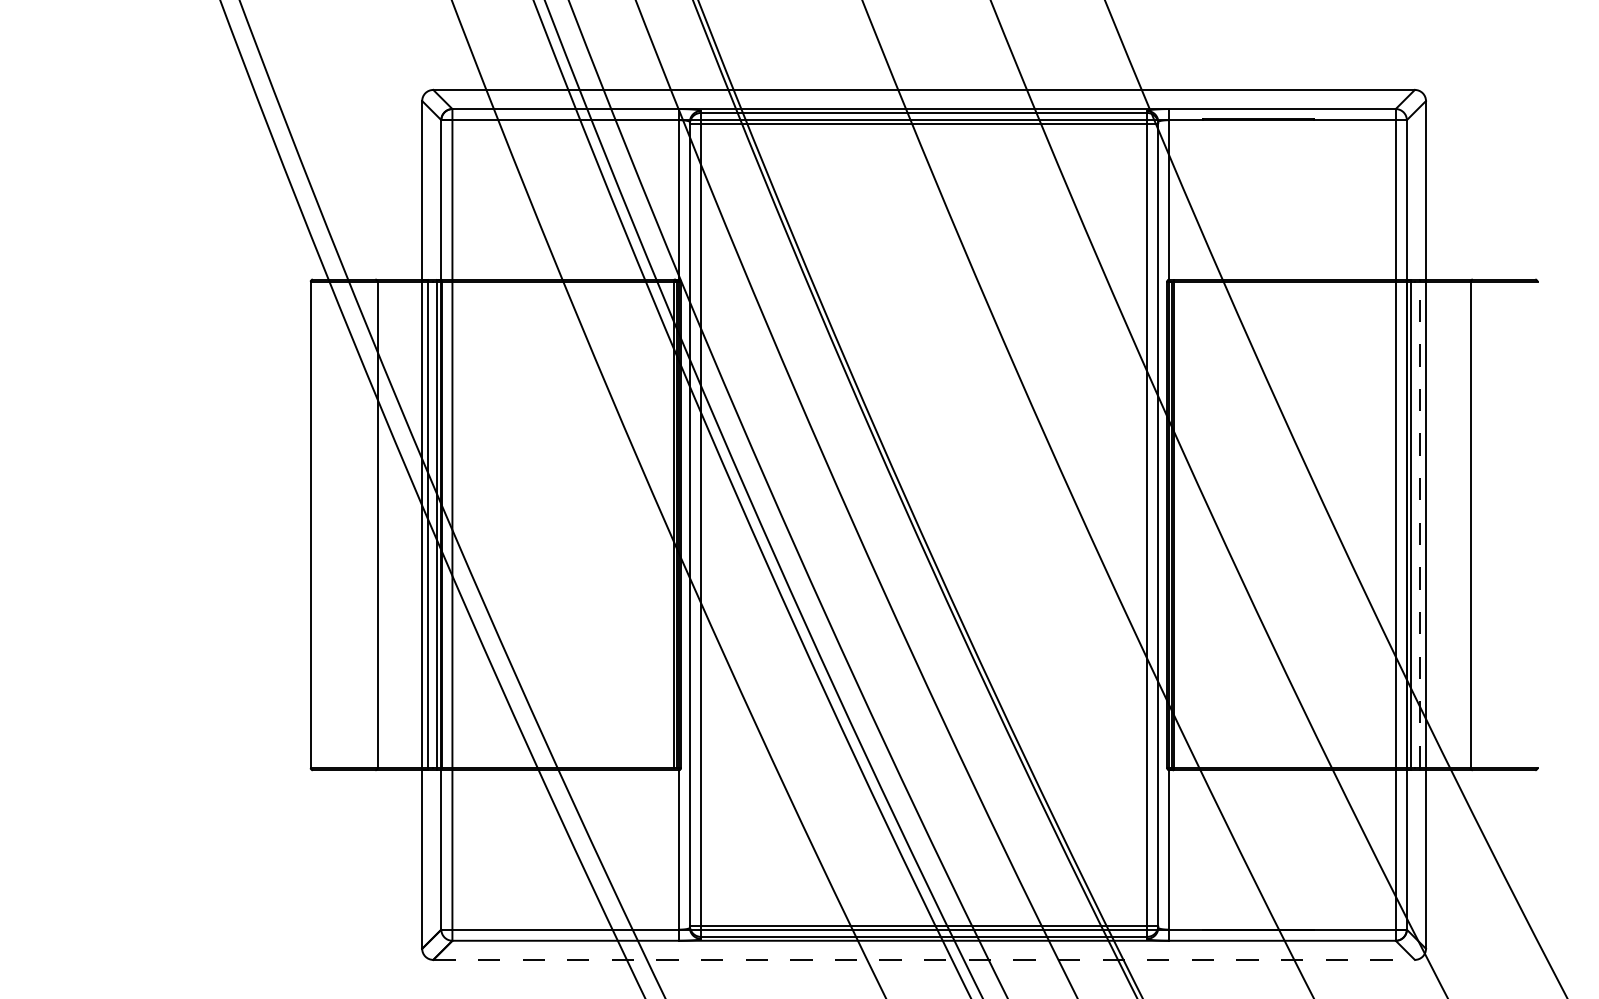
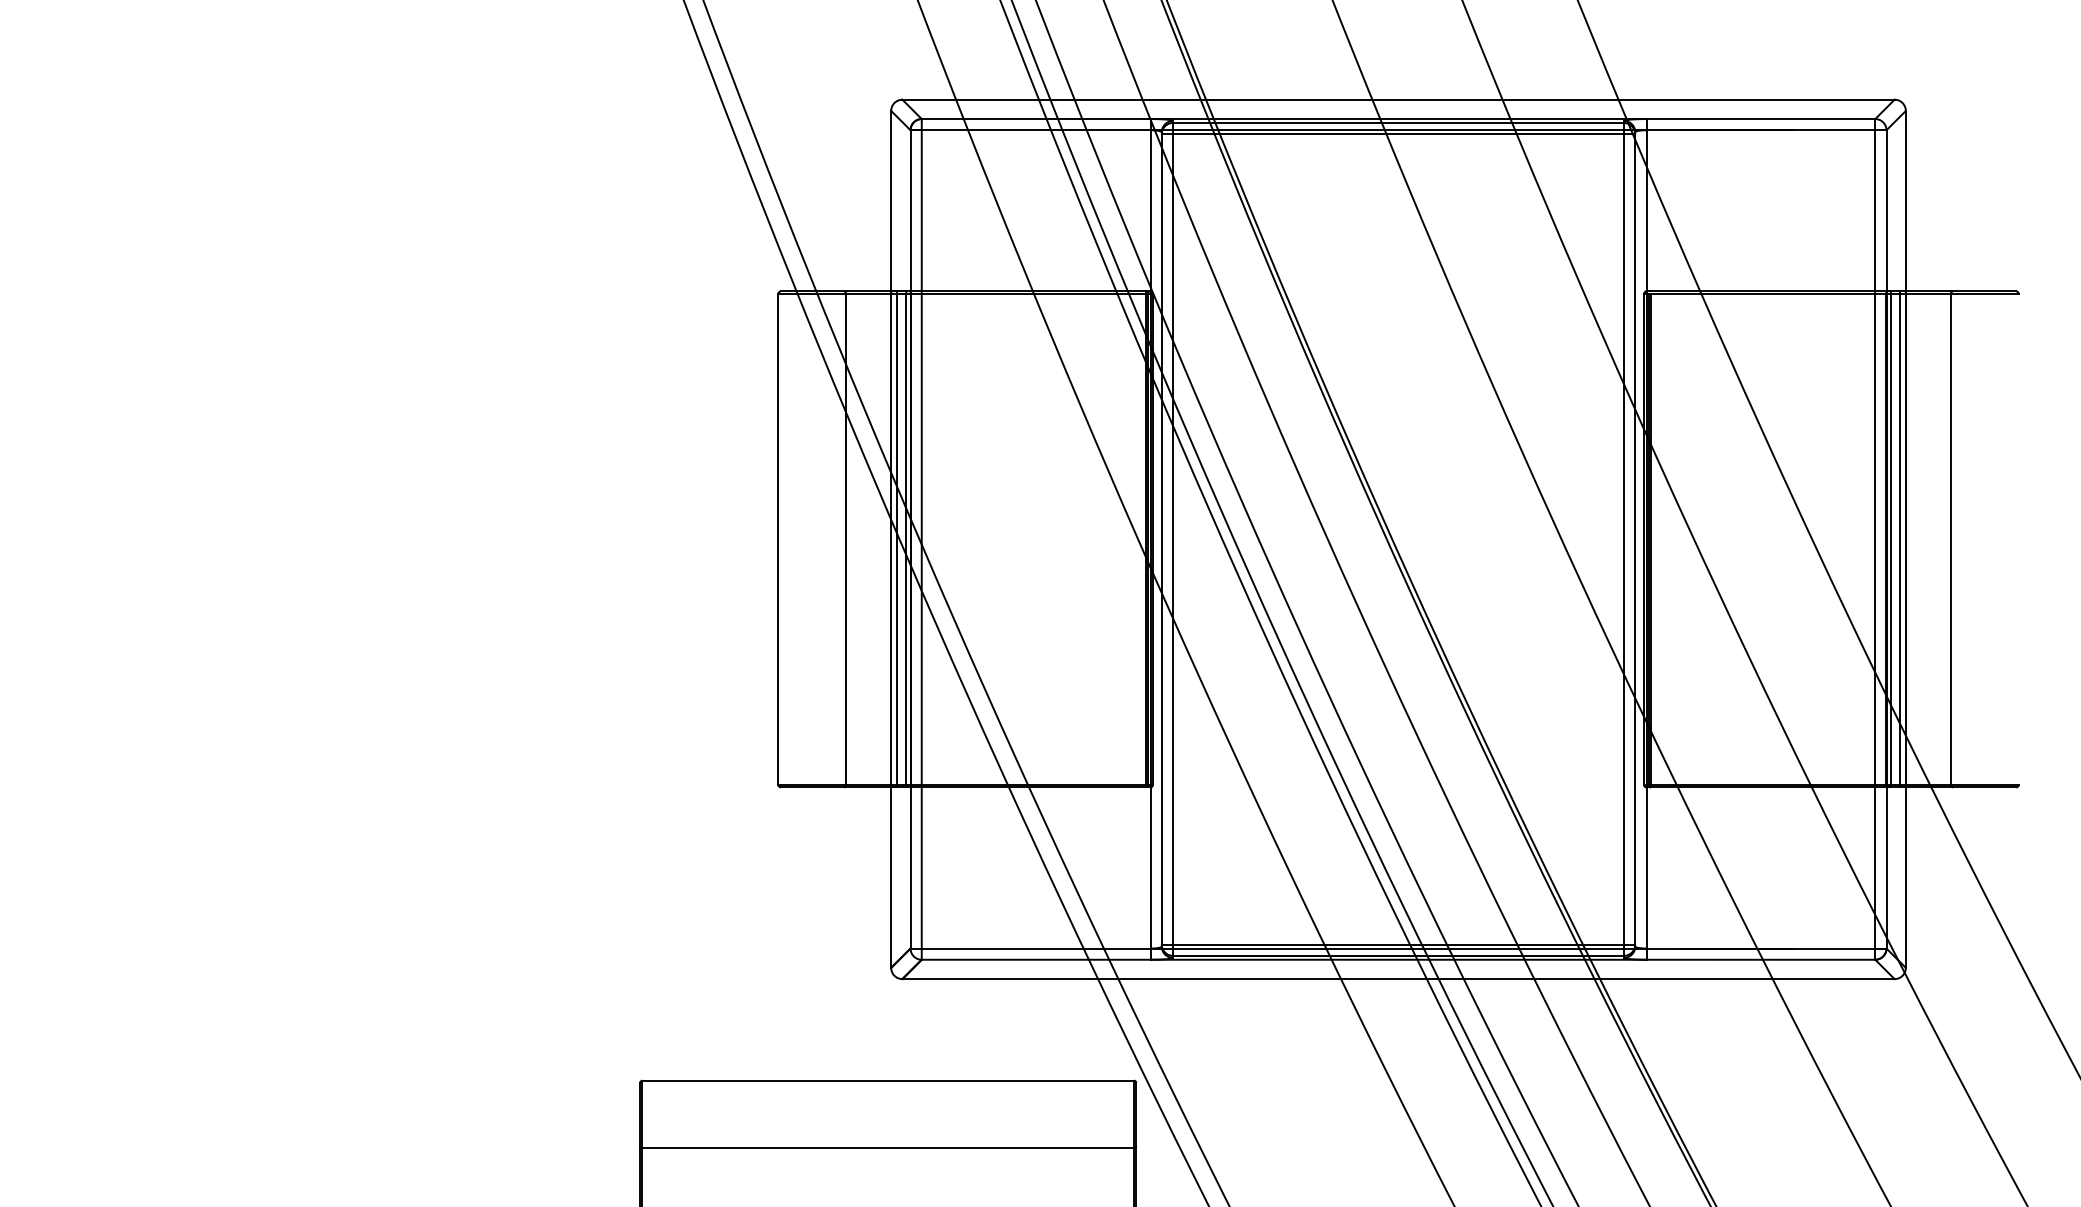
line: (1419, 525) -> (1899, 539), dashed -> solid
line: (925, 960) -> (1399, 979), dashed -> solid

